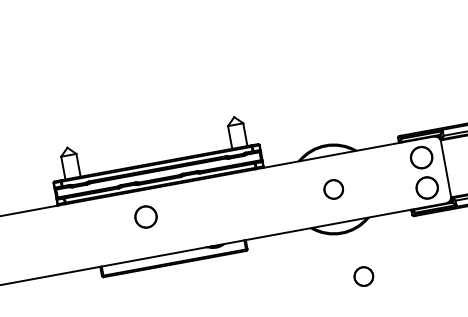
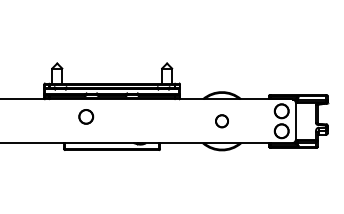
part: (146, 216) -> (86, 116), moved
circle: (363, 277) -> (230, 180), removed

